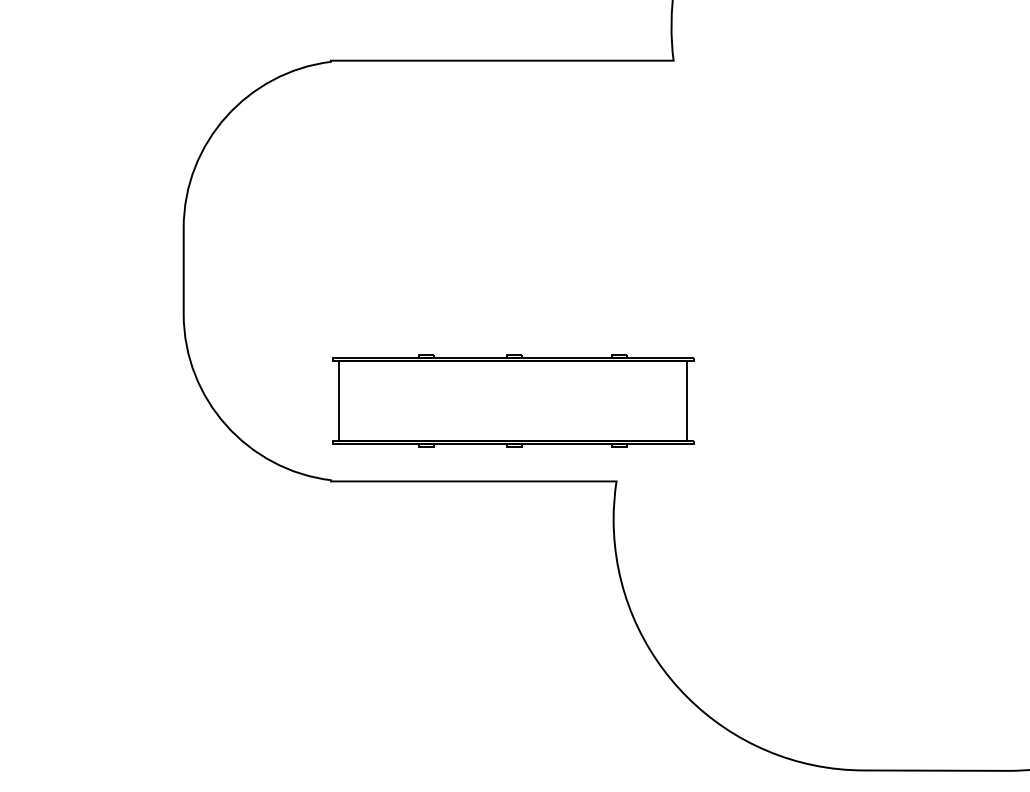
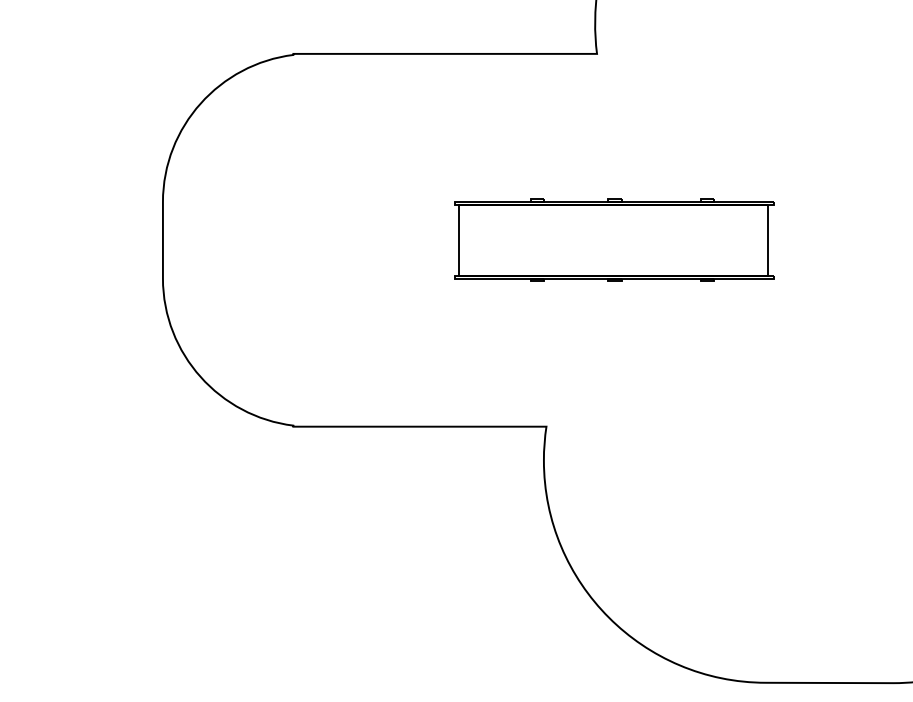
part: (513, 399) -> (614, 239), moved

